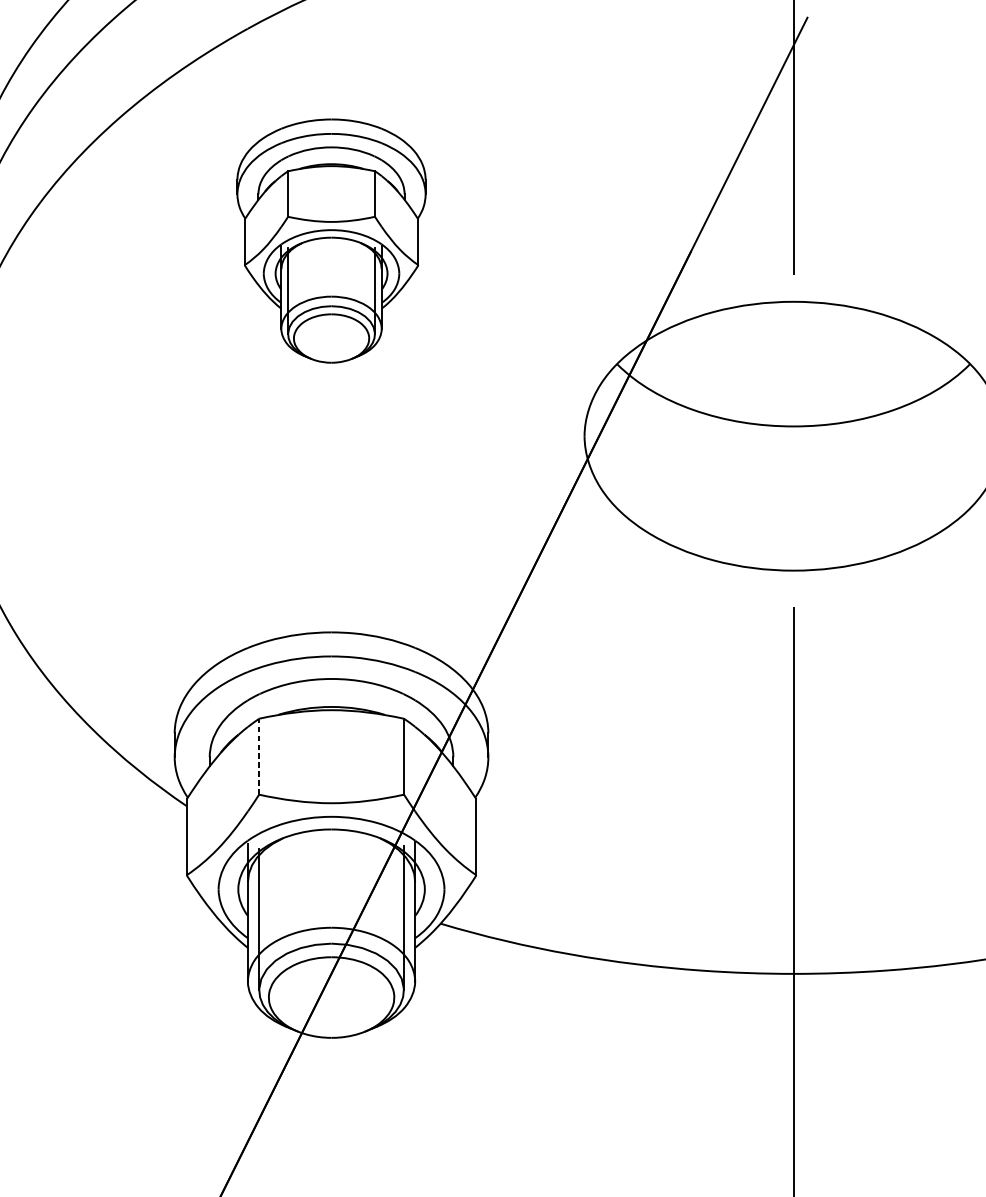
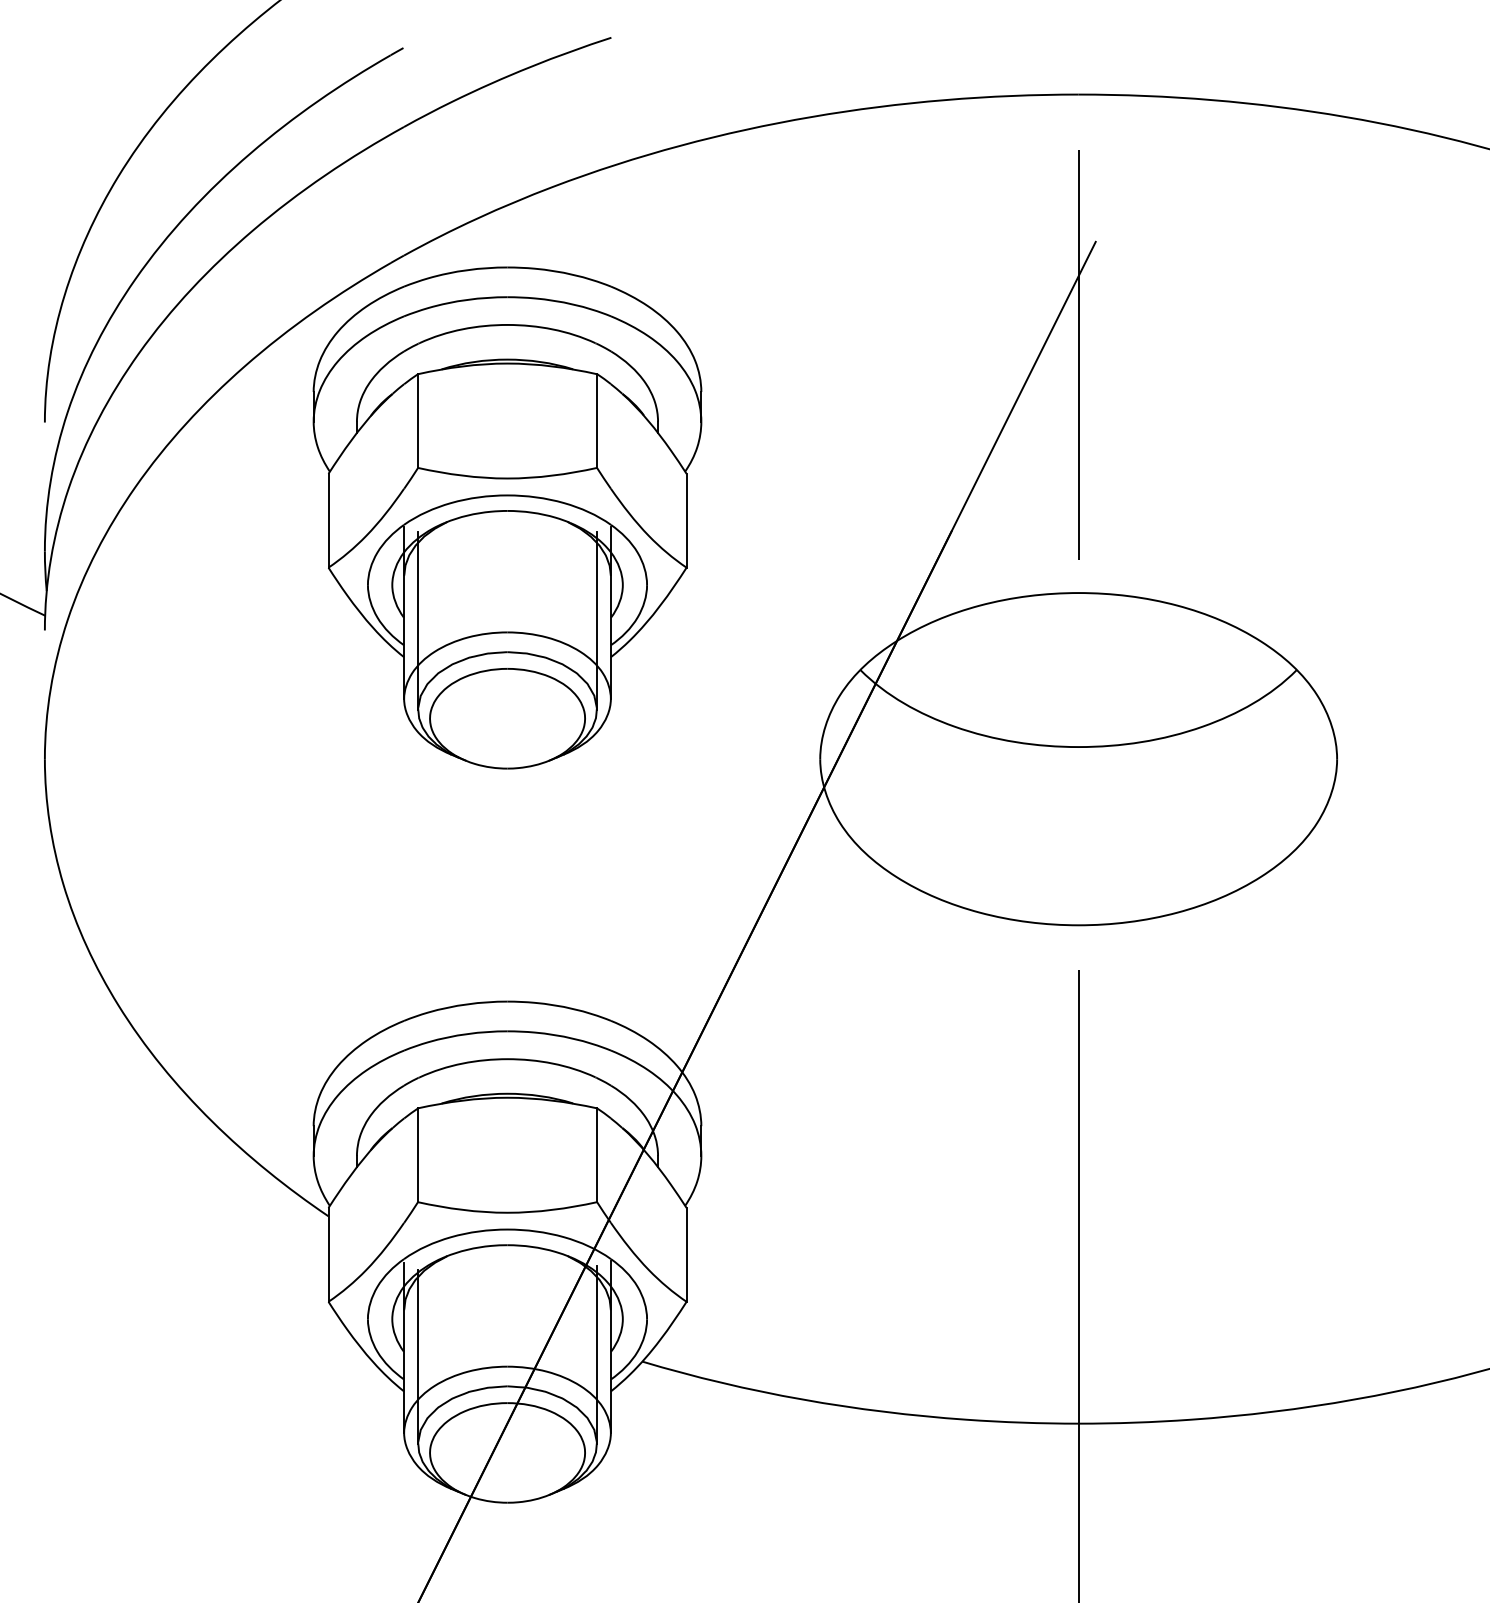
part: (331, 240) -> (507, 517), size x1.67
line: (258, 756) -> (417, 1155), dashed -> solid

